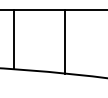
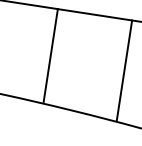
line: (13, 39) -> (50, 54), moved
line: (64, 41) -> (124, 69), moved

